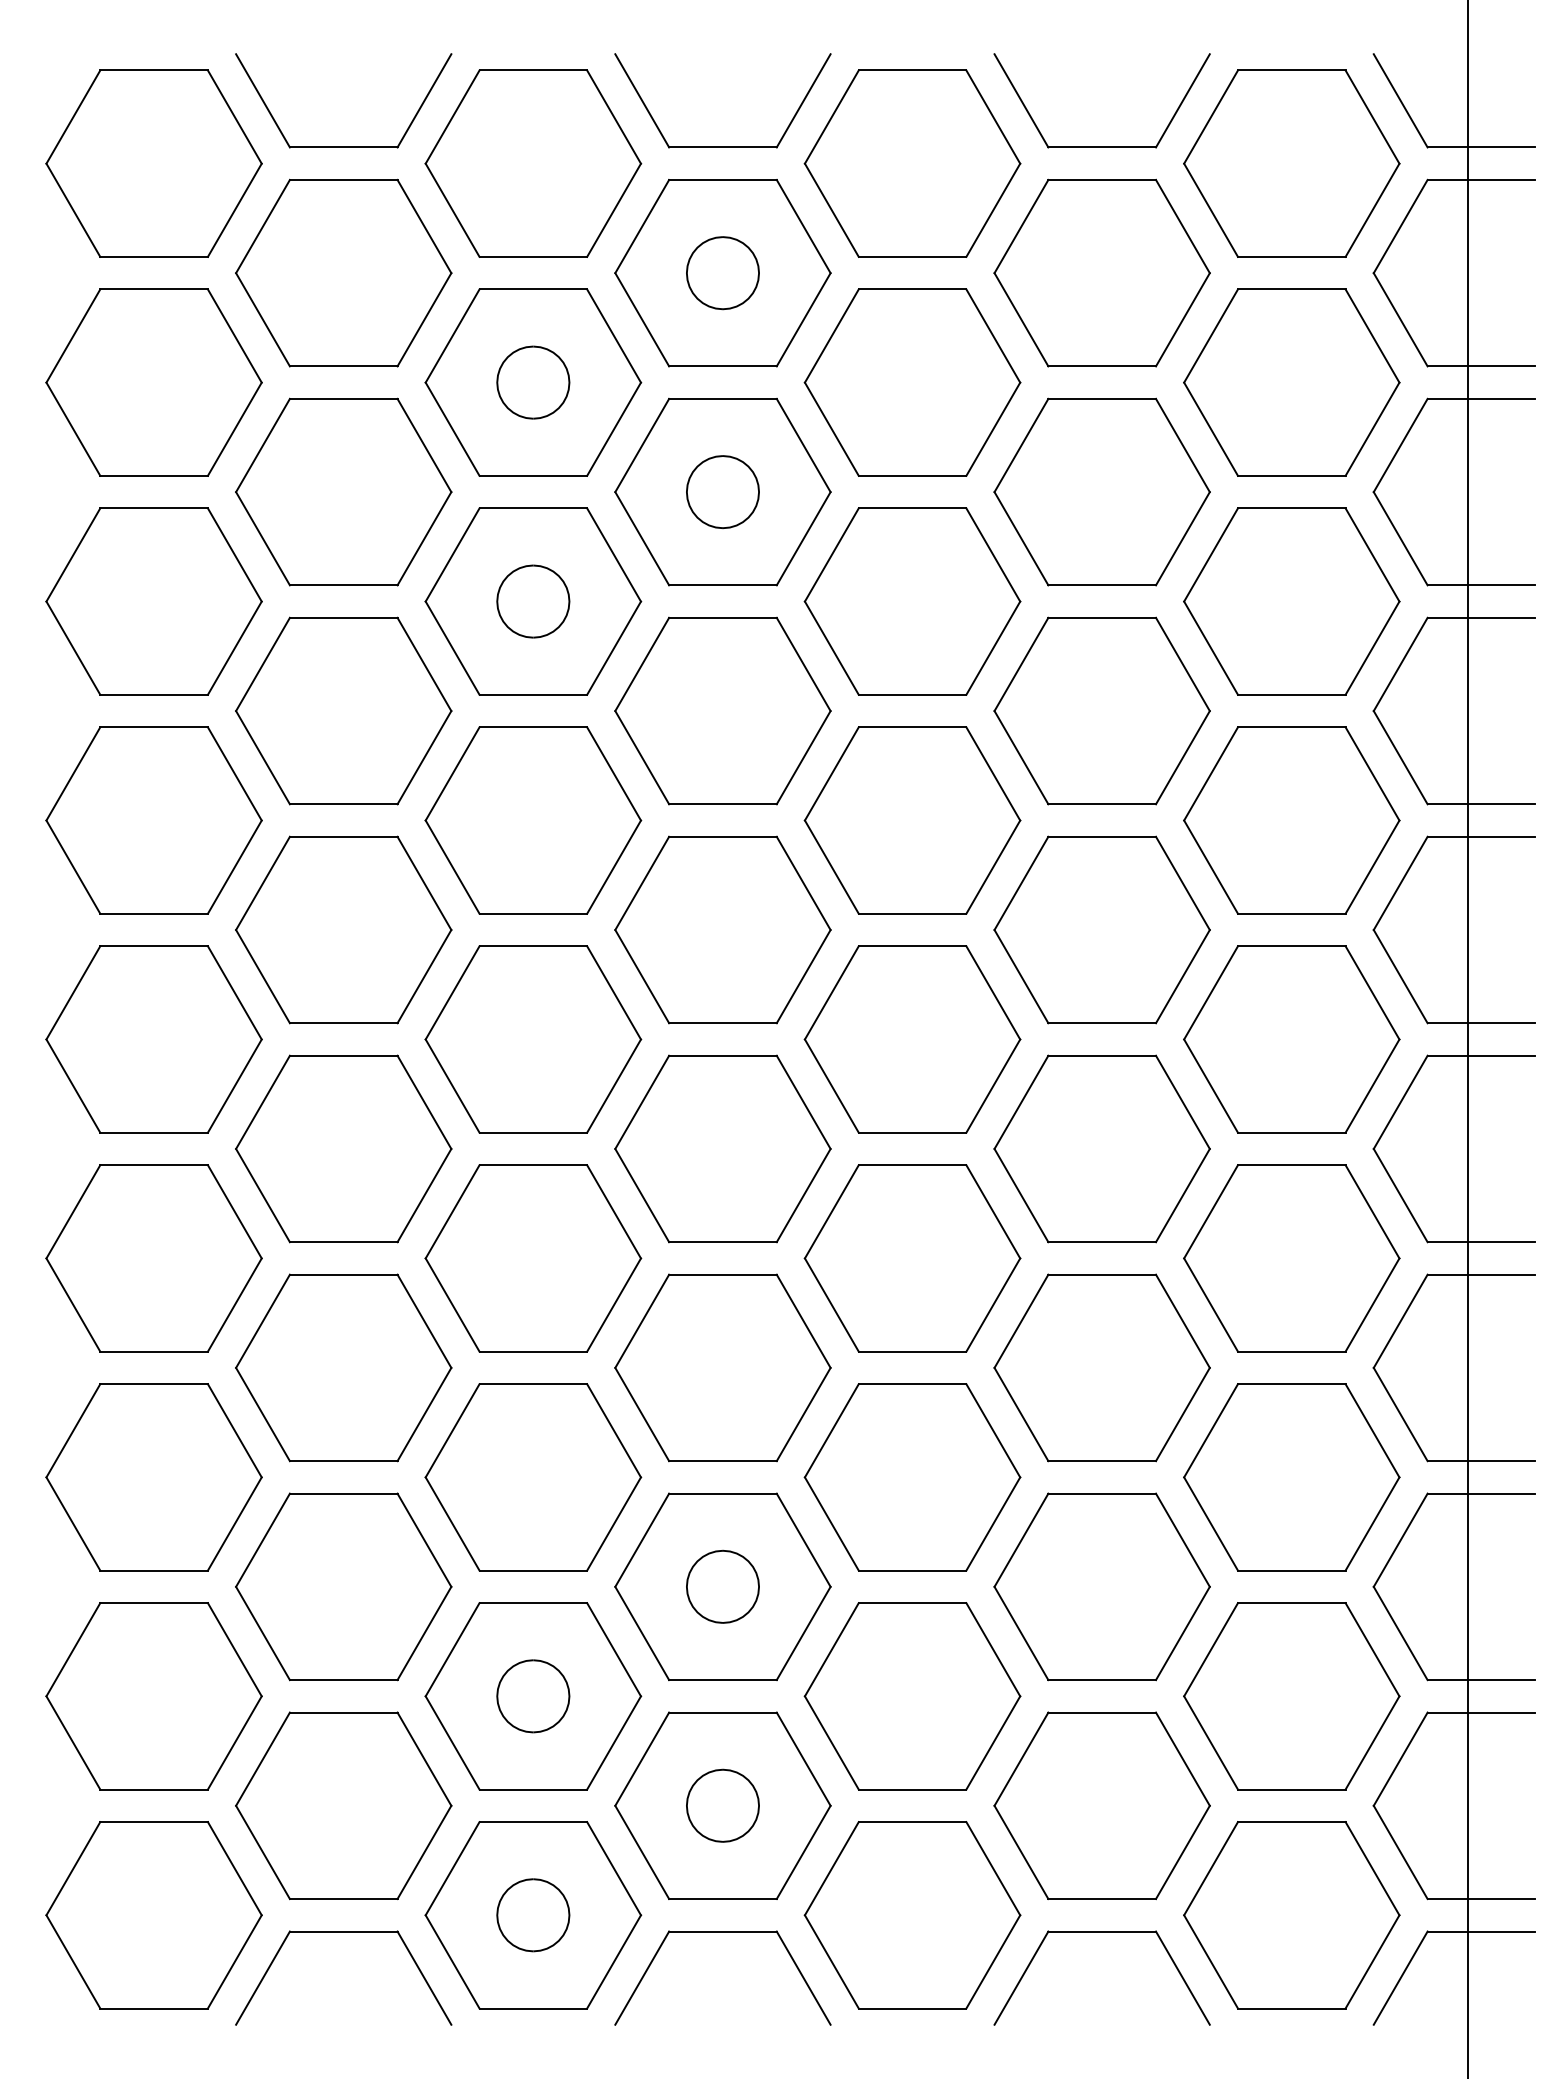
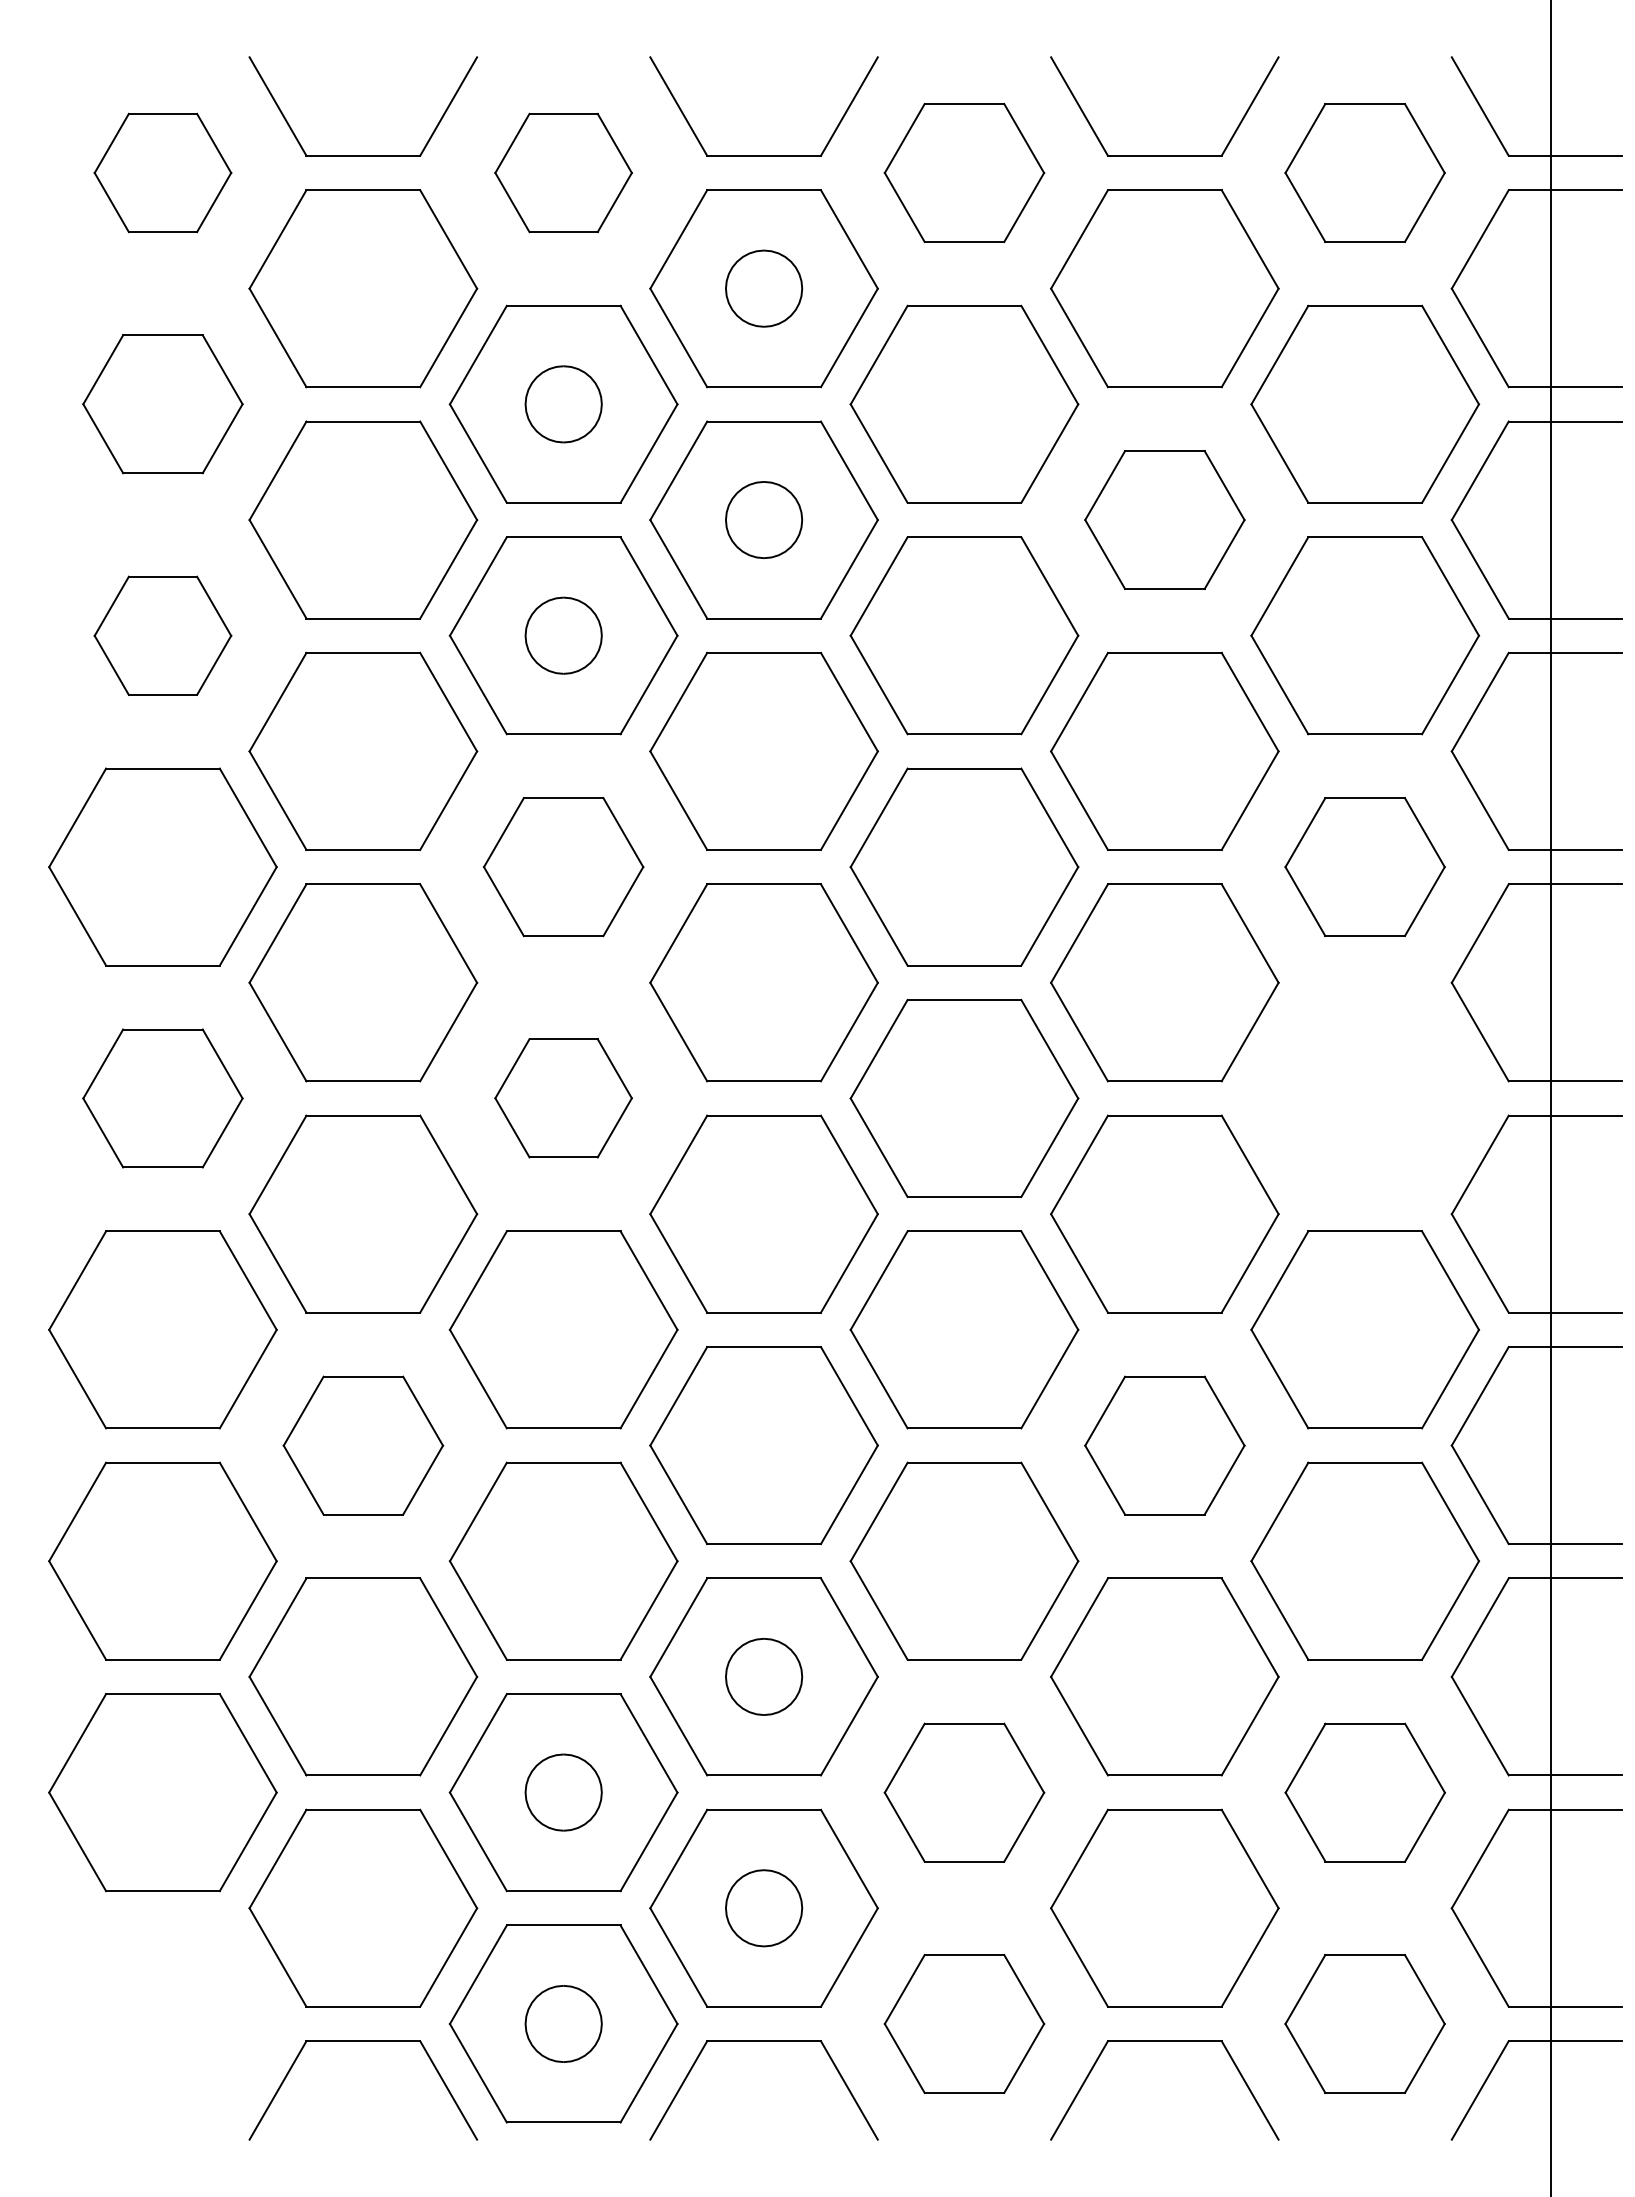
part: (153, 163) -> (162, 172), size x0.6
part: (533, 163) -> (563, 172), size x0.6
part: (912, 163) -> (964, 172), size x0.7
part: (1291, 163) -> (1364, 172), size x0.7
part: (153, 381) -> (162, 403), size x0.7
part: (1101, 491) -> (1164, 519), size x0.7
part: (153, 601) -> (162, 635), size x0.6
part: (533, 819) -> (563, 866), size x0.7
part: (1291, 819) -> (1364, 866), size x0.7
part: (533, 1038) -> (563, 1097), size x0.6
part: (153, 1039) -> (162, 1098), size x0.7
part: (1292, 1039) -> (1365, 1098), removed
part: (343, 1367) -> (363, 1445), size x0.7
part: (1101, 1367) -> (1164, 1445), size x0.7
part: (912, 1696) -> (964, 1792), size x0.7
part: (1292, 1696) -> (1365, 1792), size x0.7
part: (153, 1914) -> (162, 2023), removed
part: (912, 1914) -> (964, 2023), size x0.7
part: (1291, 1914) -> (1364, 2023), size x0.7

